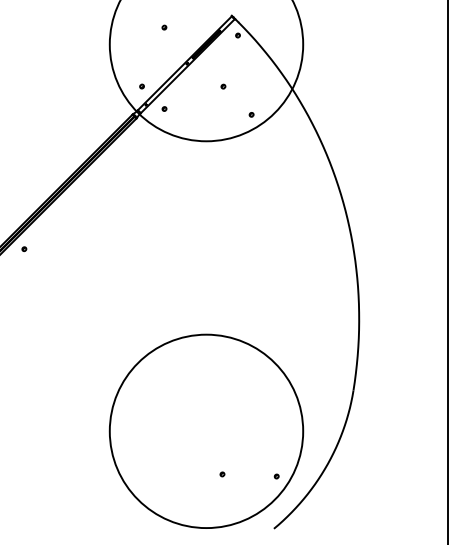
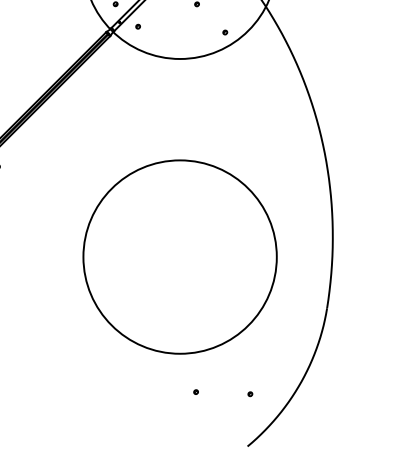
circle: (206, 430) -> (180, 256), moved

